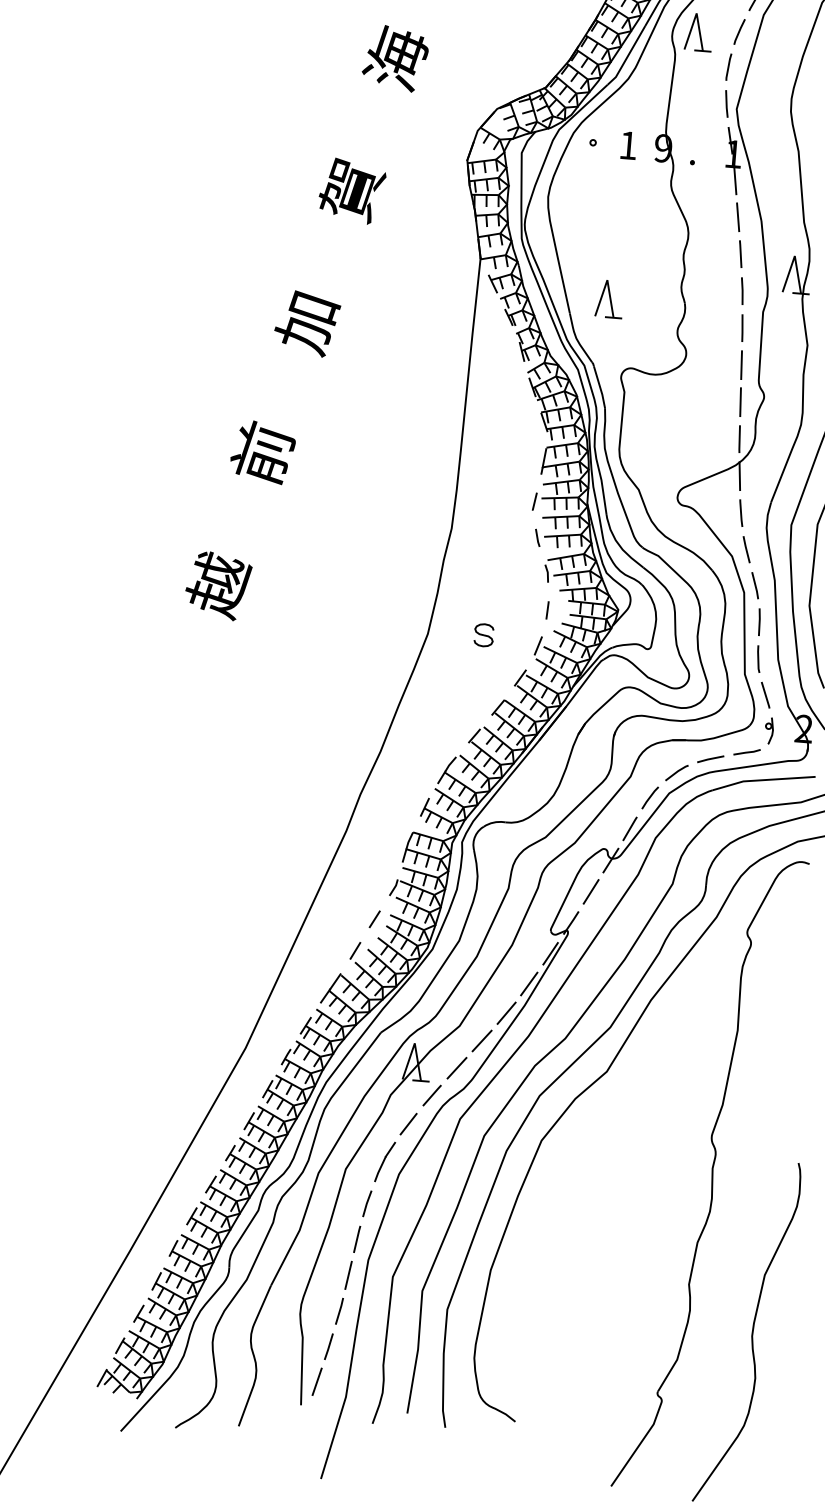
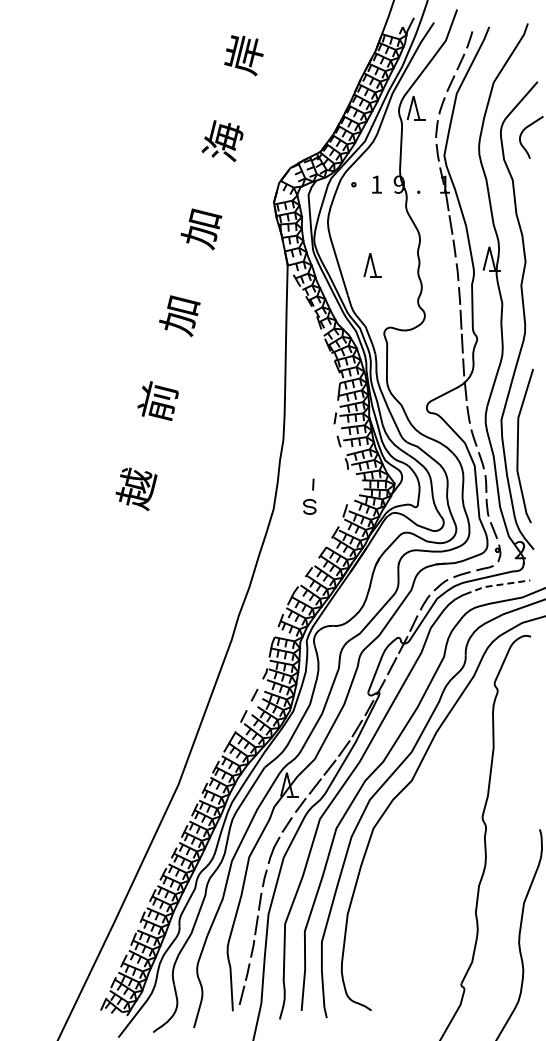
text: (351, 192) -> (201, 229), 賀 -> 加
part: (609, 299) -> (372, 265), moved
line: (547, 610) -> (313, 484), moved
line: (762, 780) -> (496, 585), solid -> dashed

